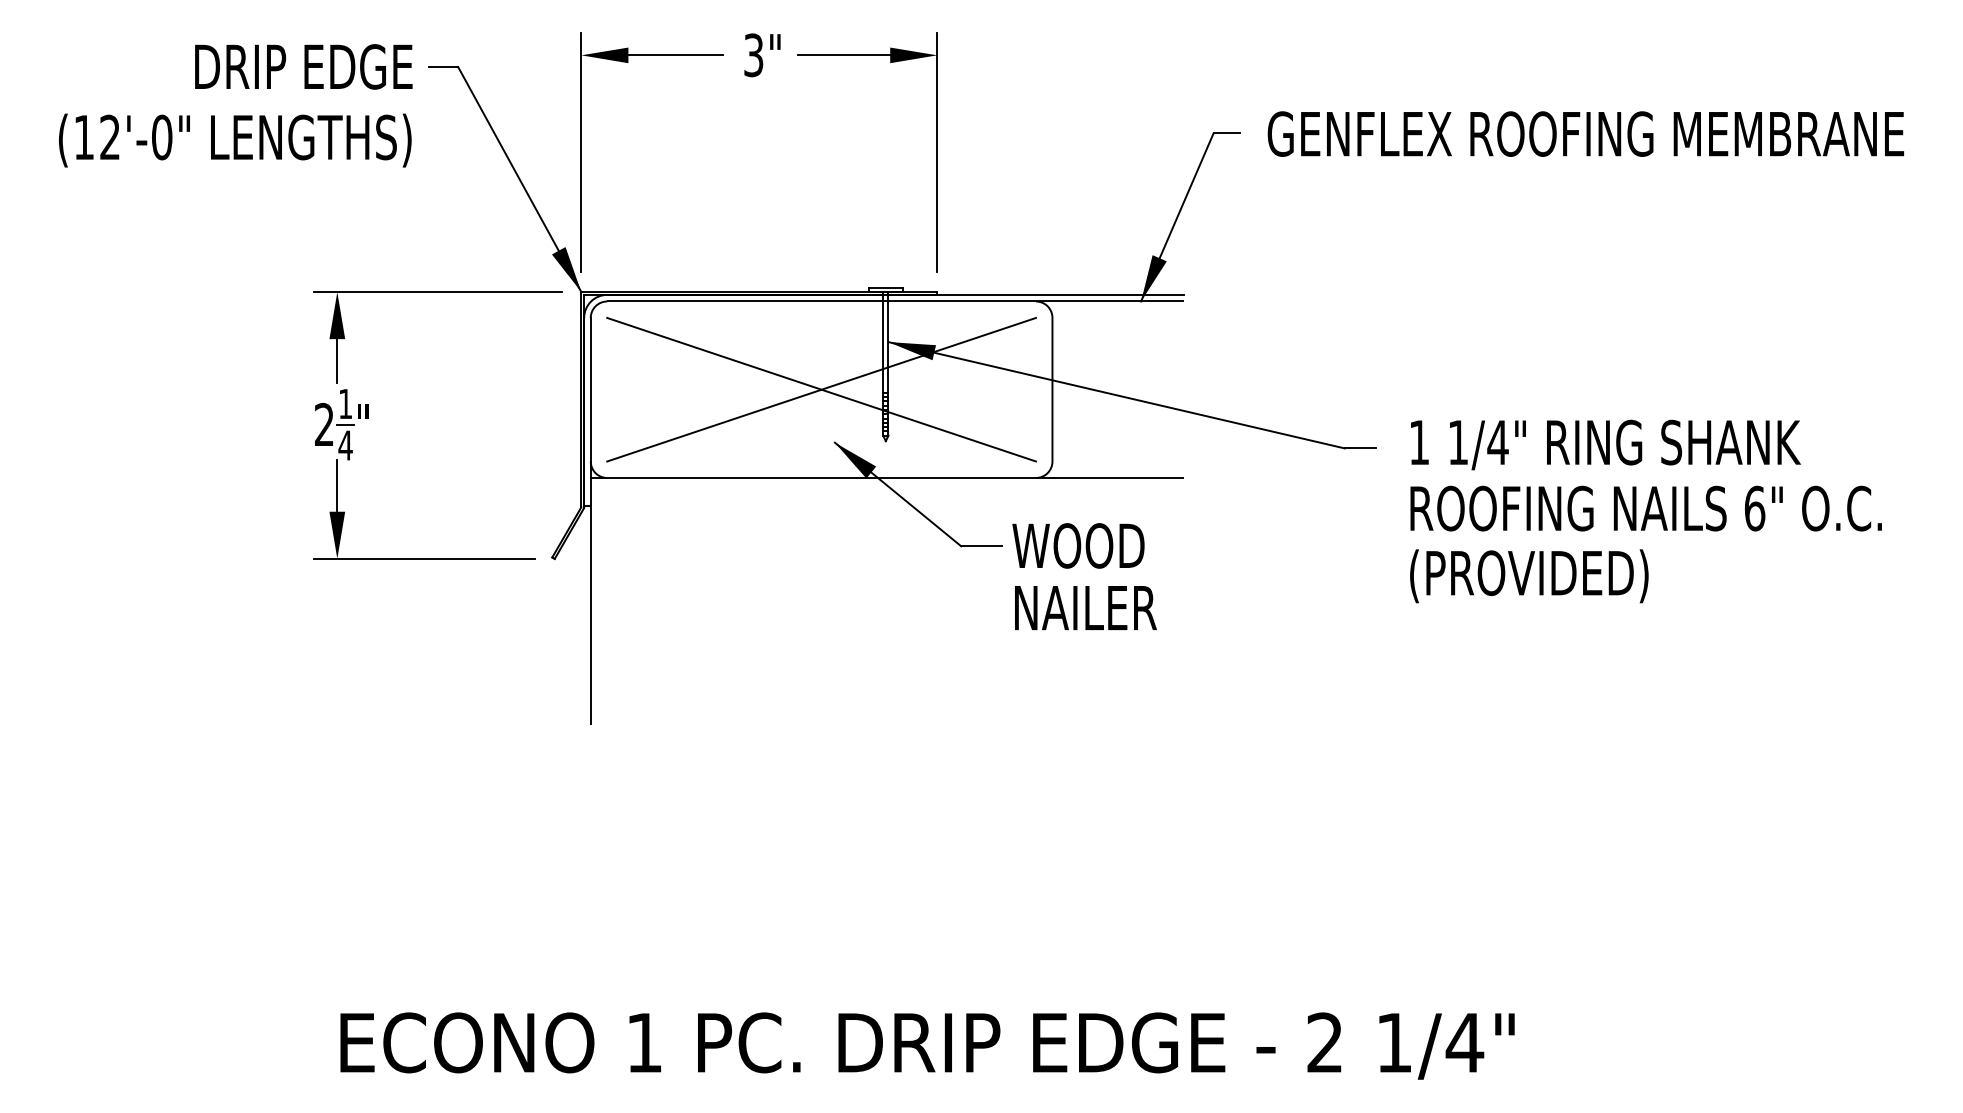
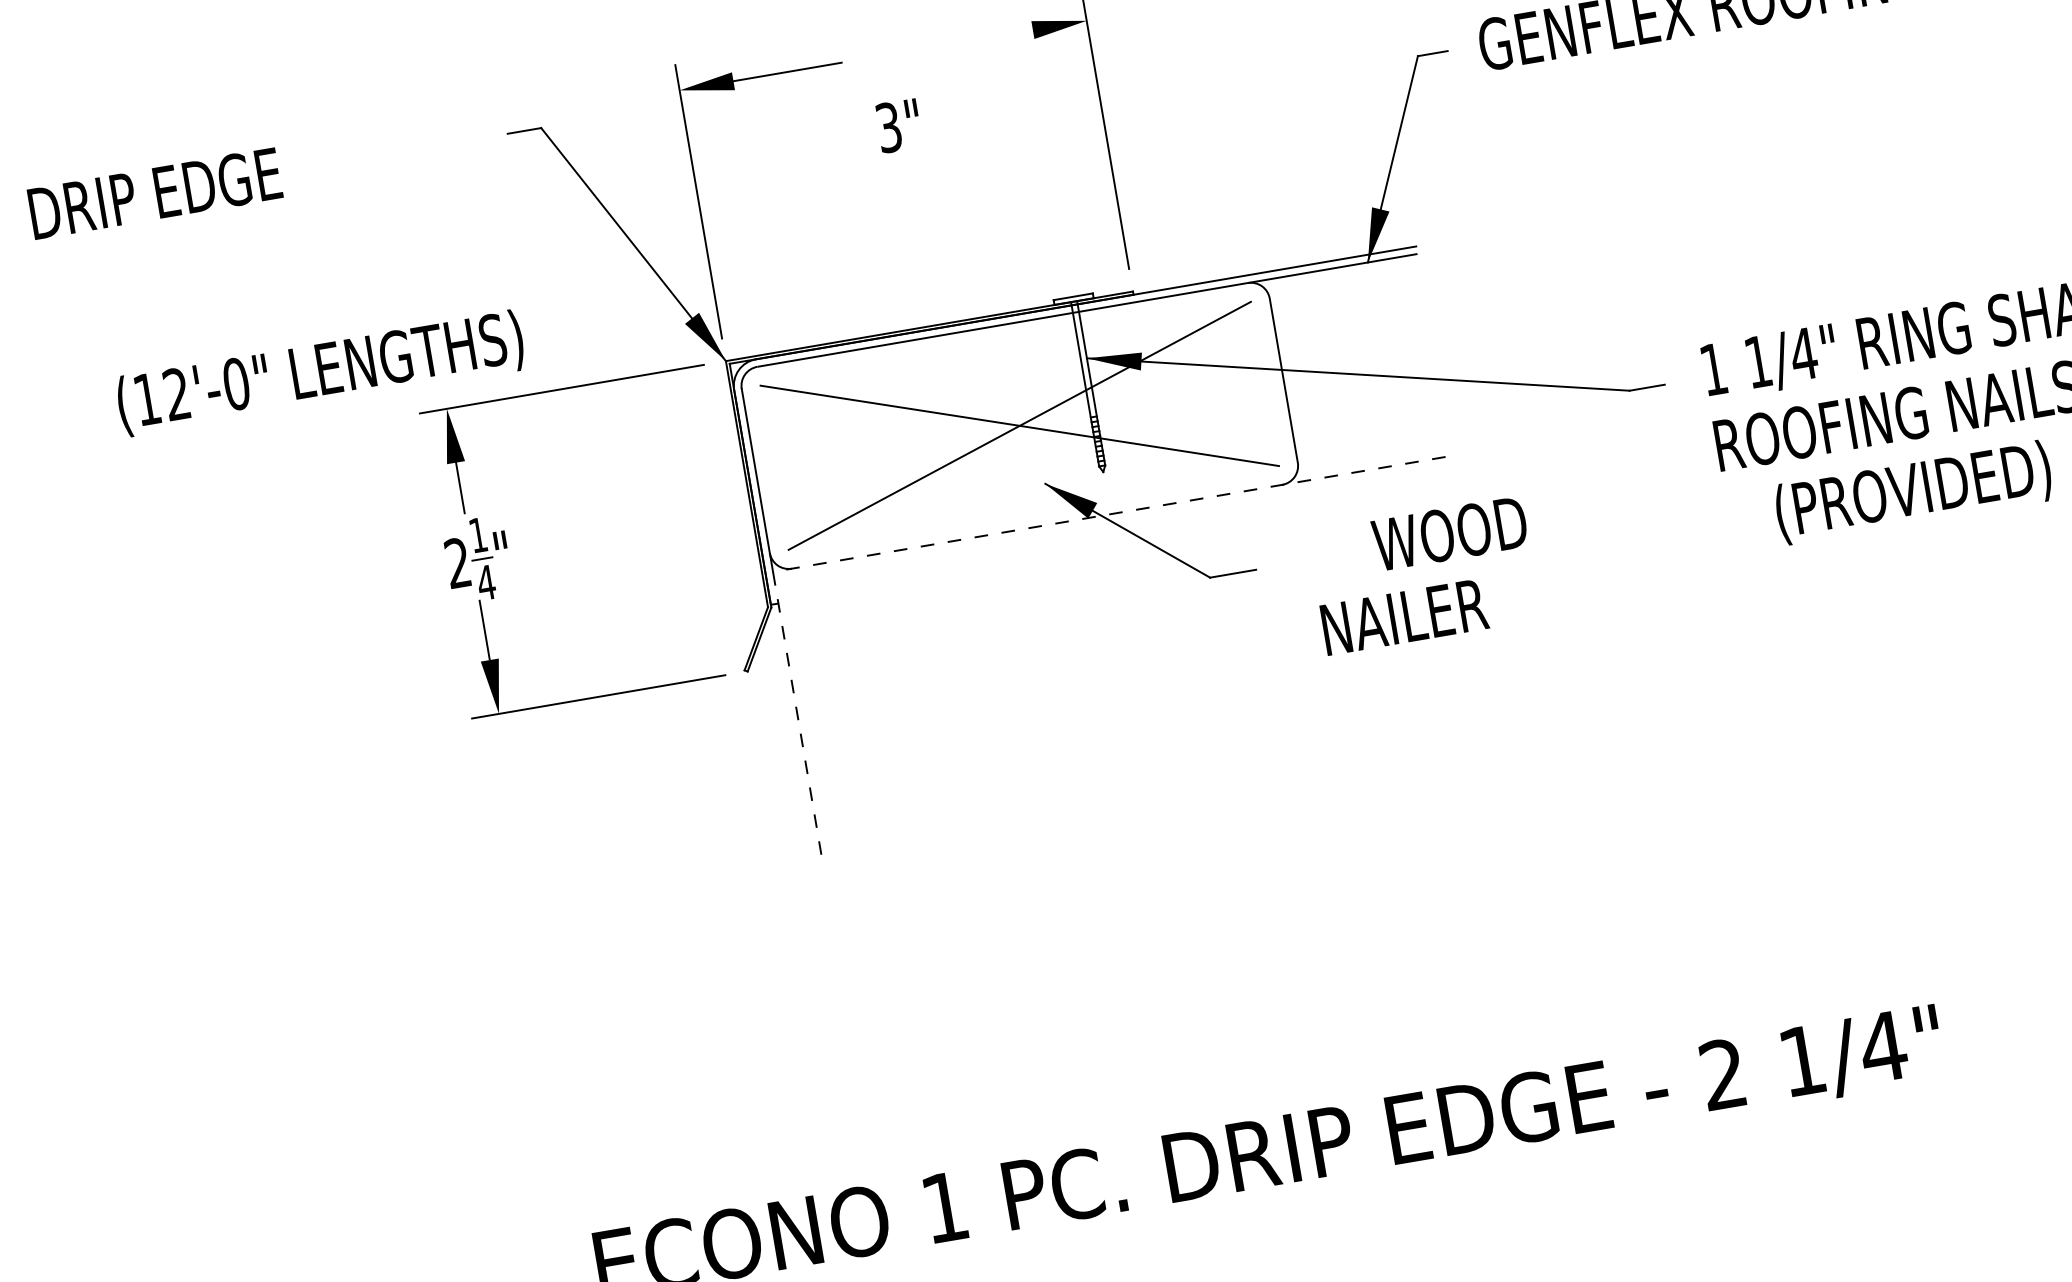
text: (762, 55) -> (898, 126), moved
line: (844, 55) -> (980, 39), removed
text: (303, 66) -> (154, 193), moved
text: (235, 140) -> (320, 373), moved
line: (763, 477) -> (970, 537), solid -> dashed
text: (1078, 545) -> (1449, 533), moved
text: (1529, 576) -> (1913, 492), moved
text: (1085, 607) -> (1404, 616), moved

